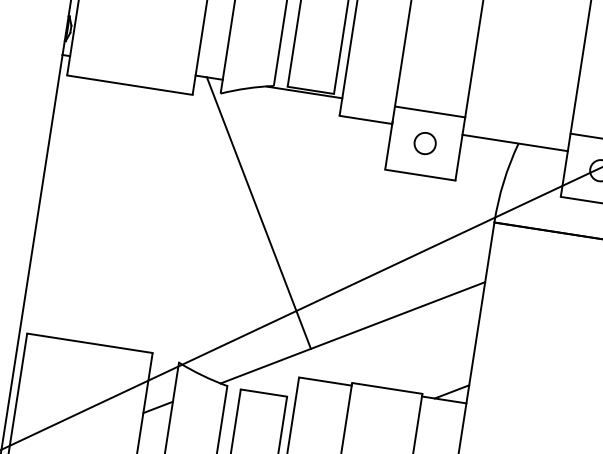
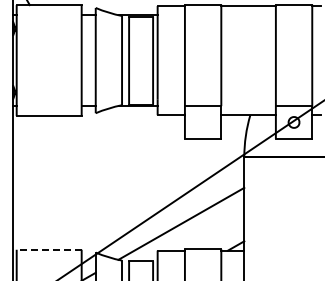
part: (423, 143) -> (202, 122), removed
line: (259, 212) -> (124, 170), removed
line: (88, 342) -> (48, 249), solid -> dashed

